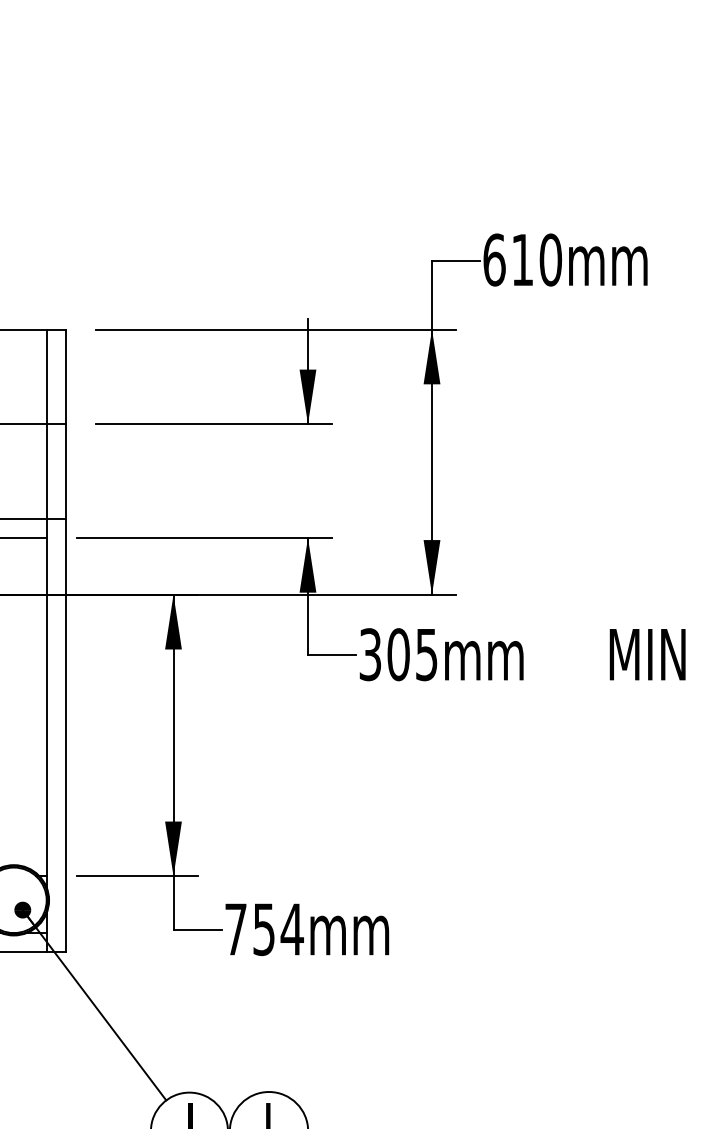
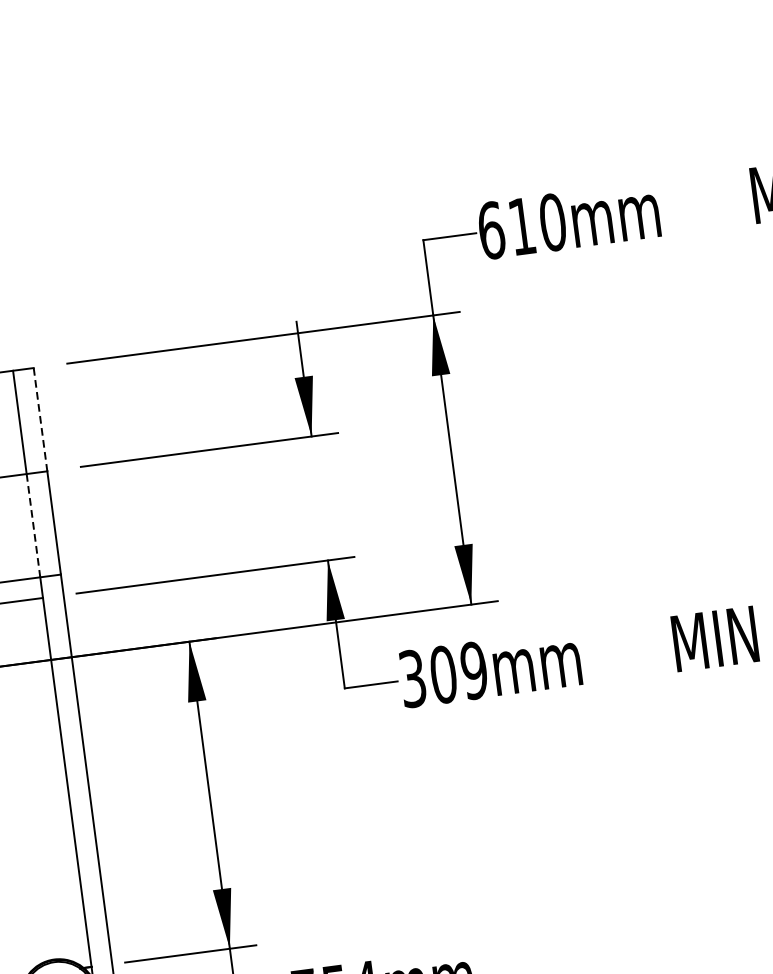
line: (65, 377) -> (40, 420), solid -> dashed
line: (46, 472) -> (33, 526), solid -> dashed
text: (426, 654) -> (473, 670), 305mm -> 309mm

